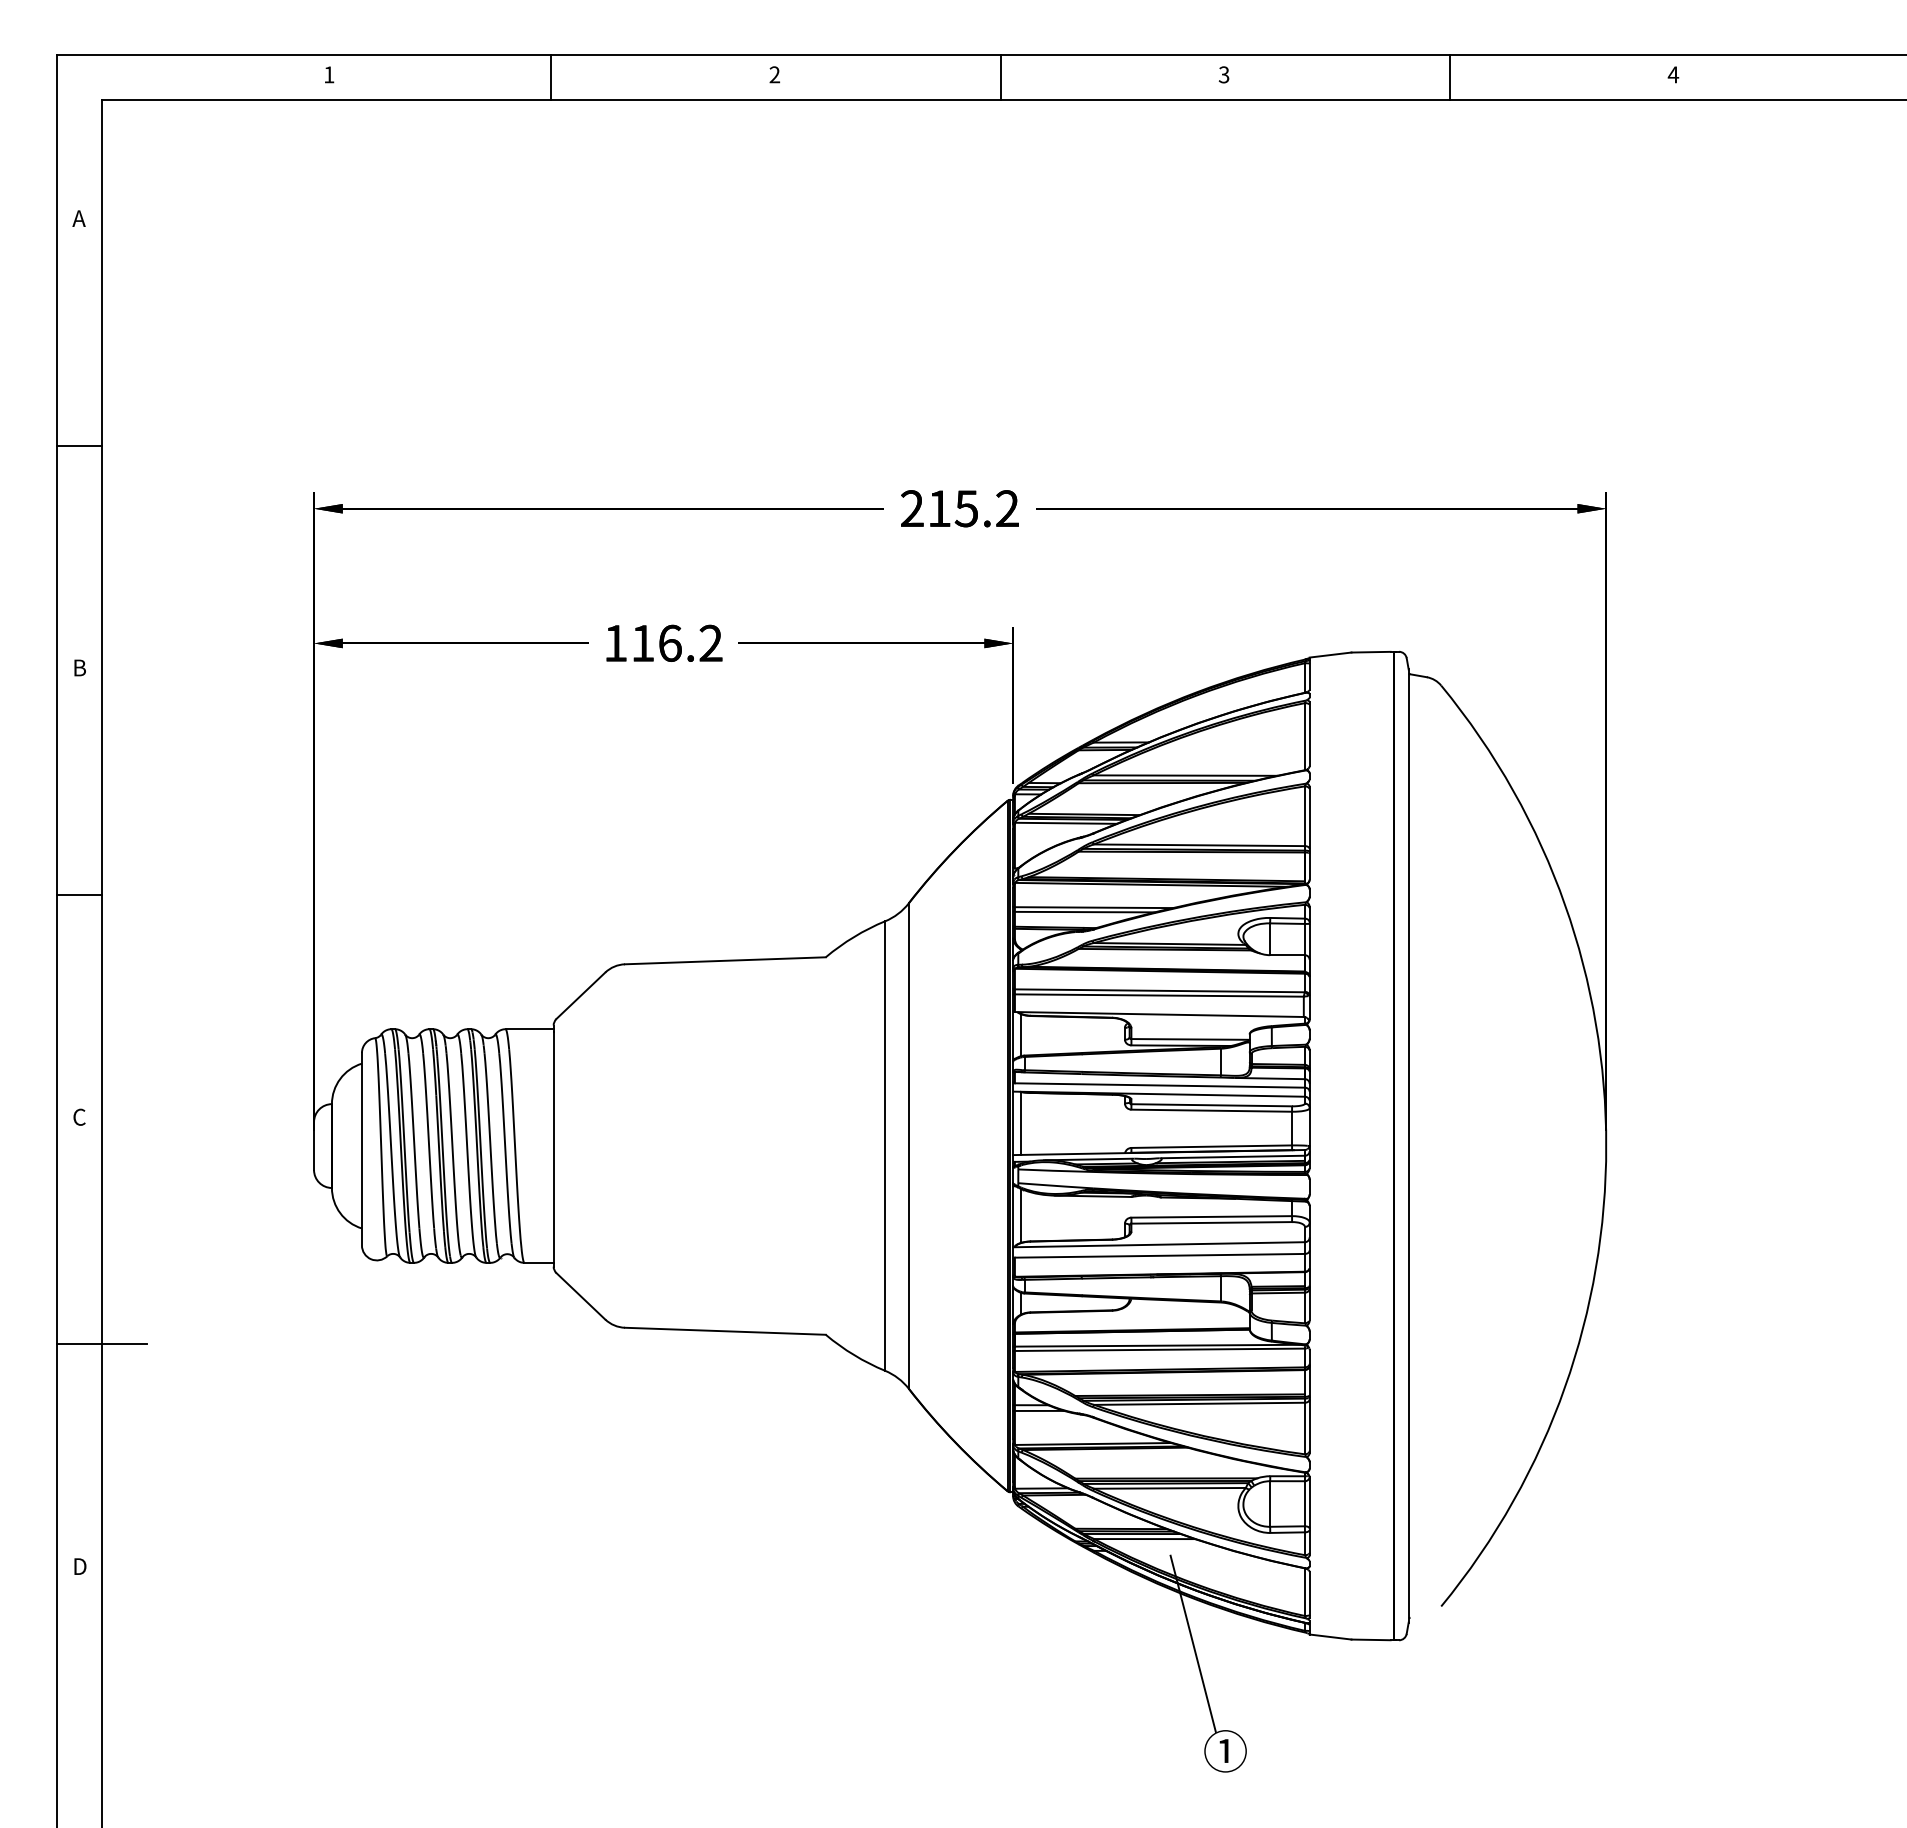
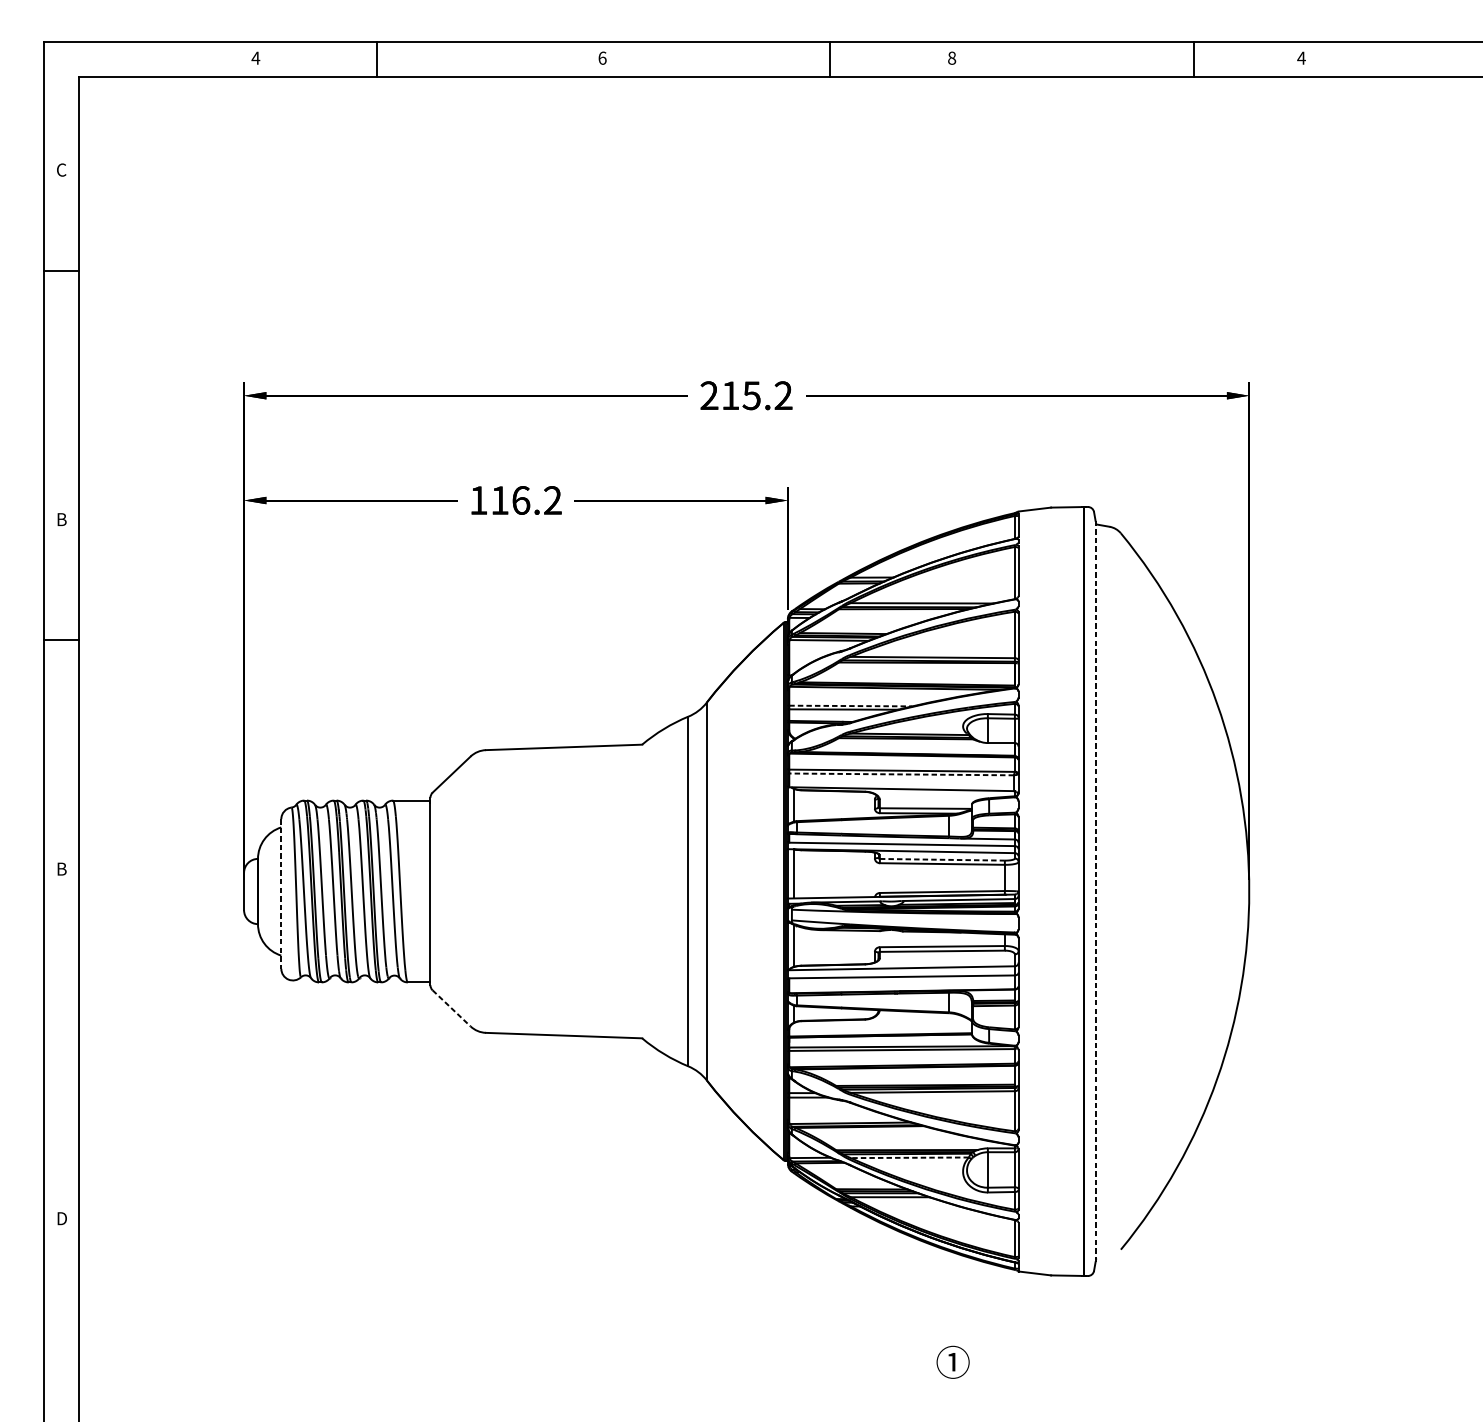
text: (328, 74) -> (255, 57), 1 -> 4
text: (774, 74) -> (602, 57), 2 -> 6
text: (1223, 74) -> (951, 57), 3 -> 8
line: (551, 76) -> (377, 59), moved
line: (1000, 76) -> (830, 59), moved
line: (1450, 76) -> (1194, 59), moved
text: (78, 218) -> (60, 169), A -> C
line: (79, 445) -> (61, 271), moved
line: (79, 894) -> (61, 639), moved
line: (1094, 907) -> (851, 705), solid -> dashed
line: (1158, 995) -> (900, 774), solid -> dashed
line: (1212, 1105) -> (942, 859), solid -> dashed
text: (79, 1116) -> (61, 868), C -> B
line: (1408, 1146) -> (1095, 891), solid -> dashed
line: (361, 1149) -> (280, 894), solid -> dashed
line: (580, 1296) -> (451, 1008), solid -> dashed
line: (102, 1344) -> (79, 1045), removed
line: (1170, 1488) -> (910, 1157), solid -> dashed
line: (1192, 1643) -> (927, 1278), removed

